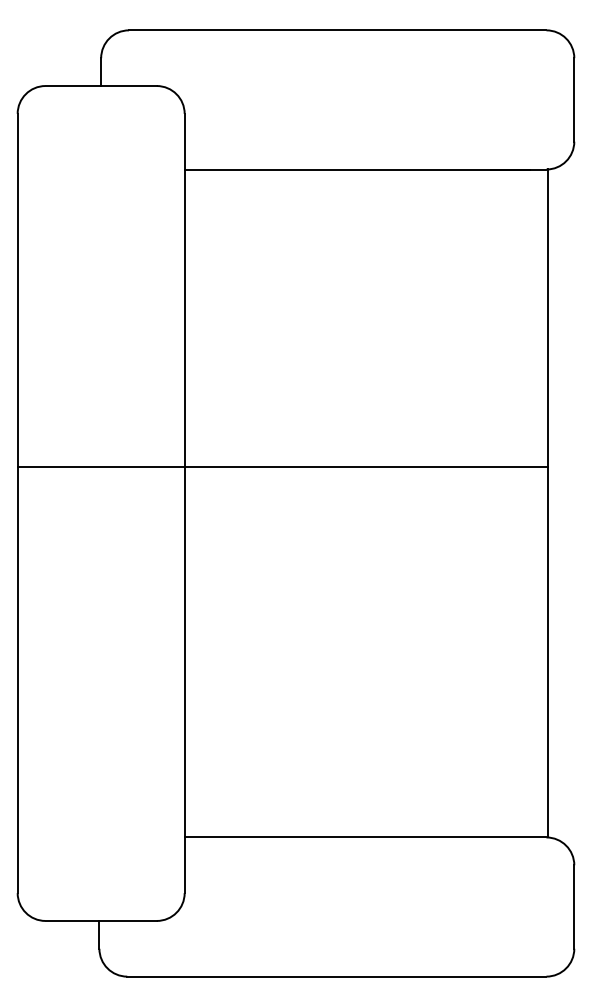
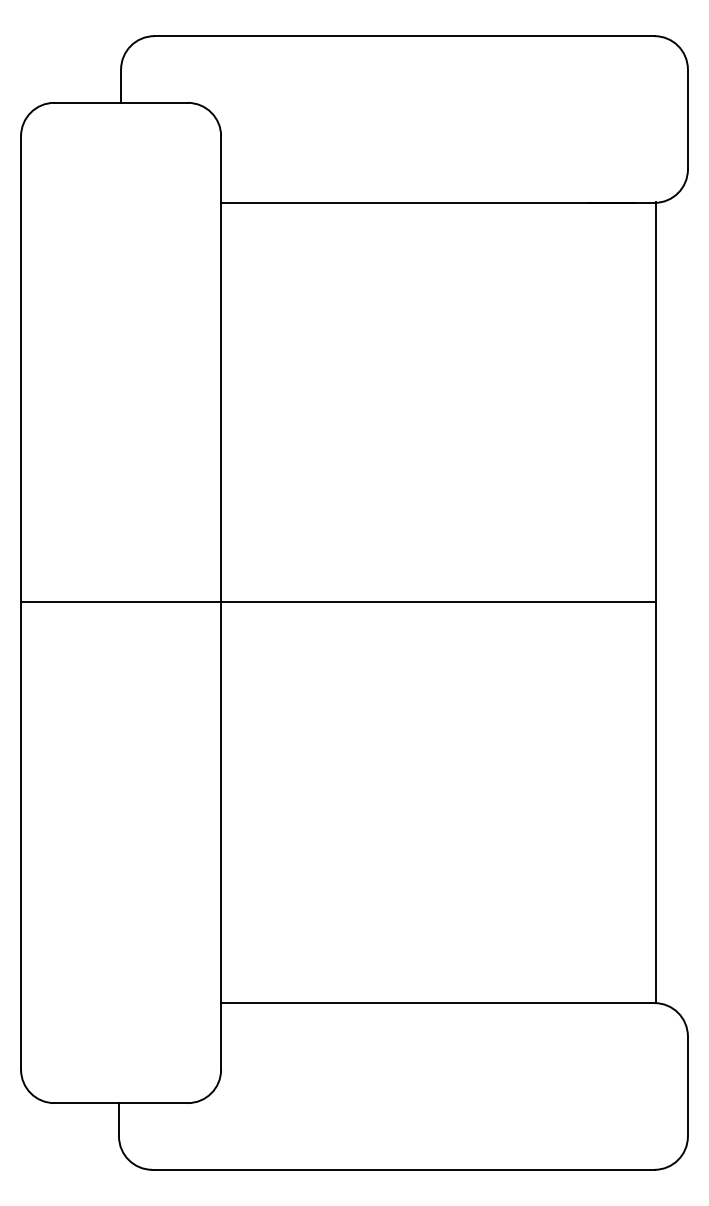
line: (282, 466) -> (338, 601), moved

